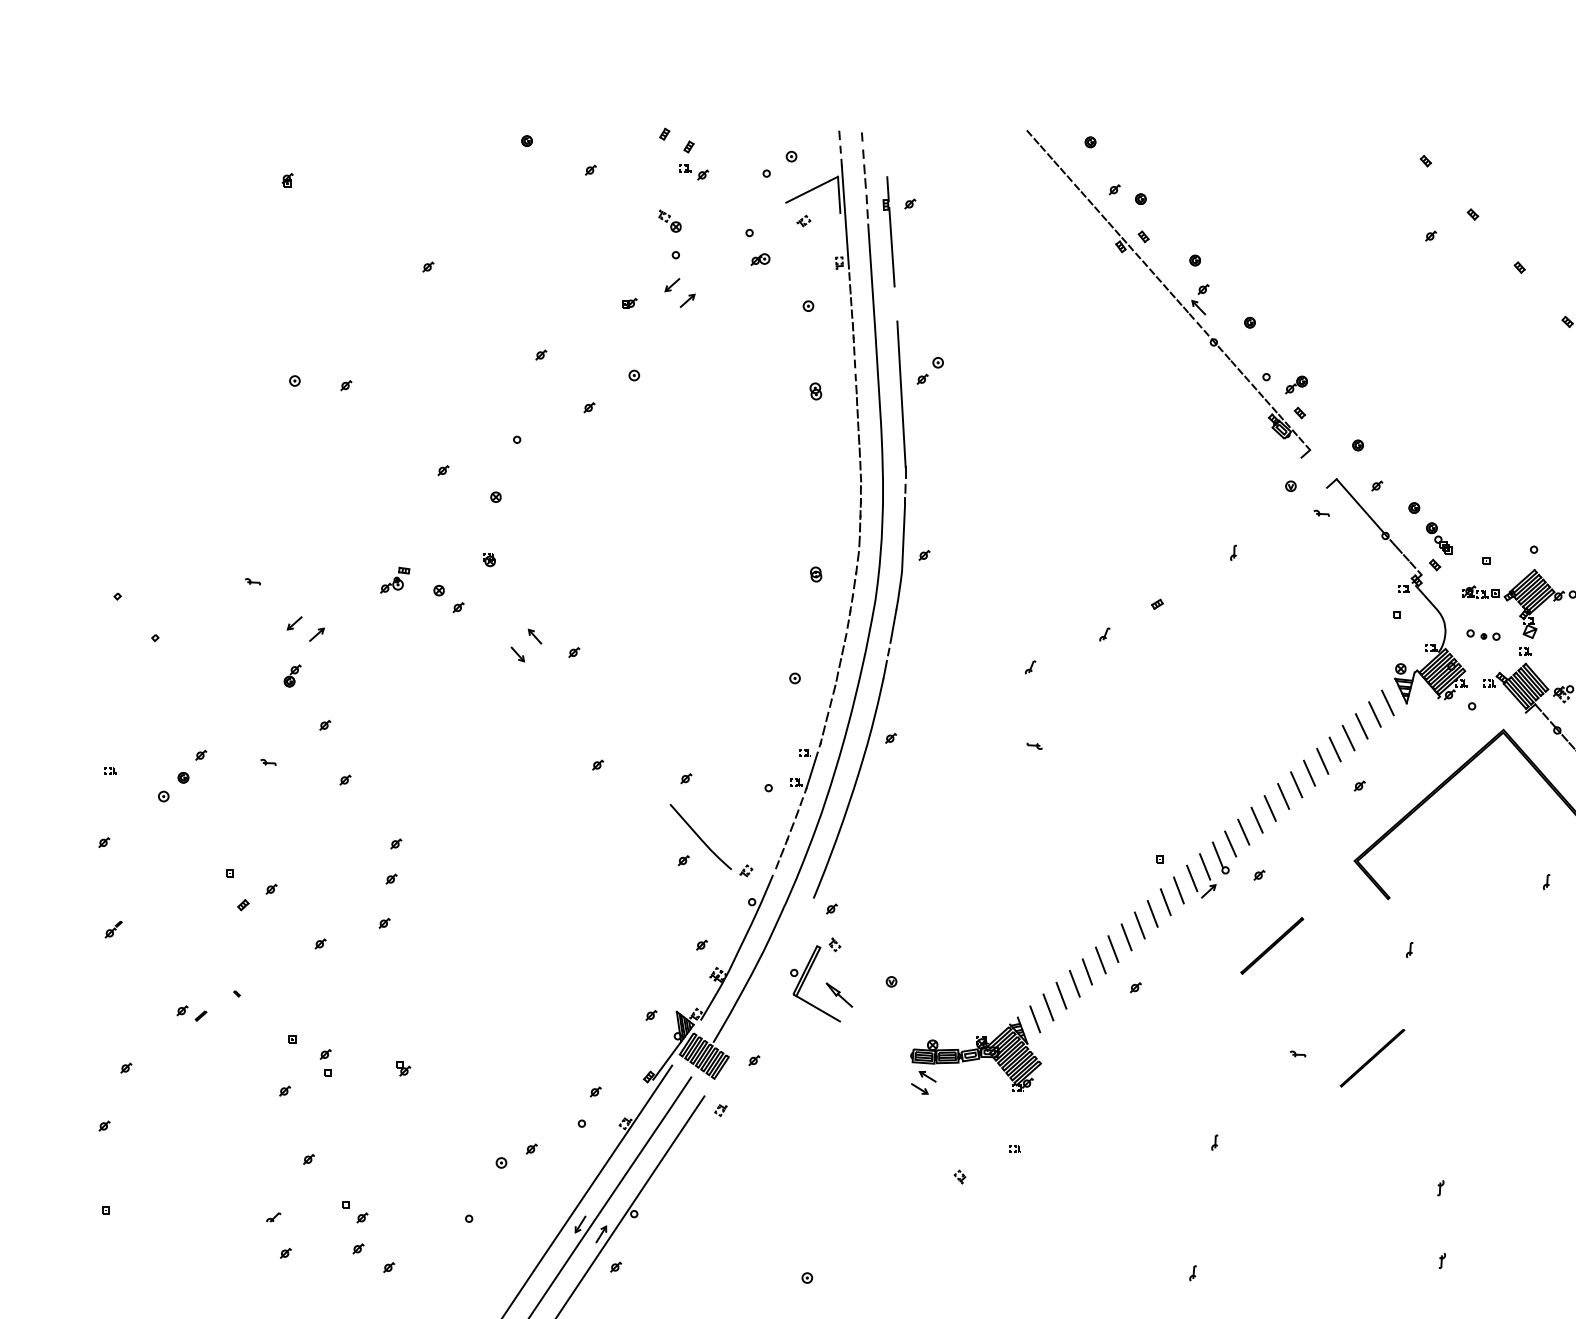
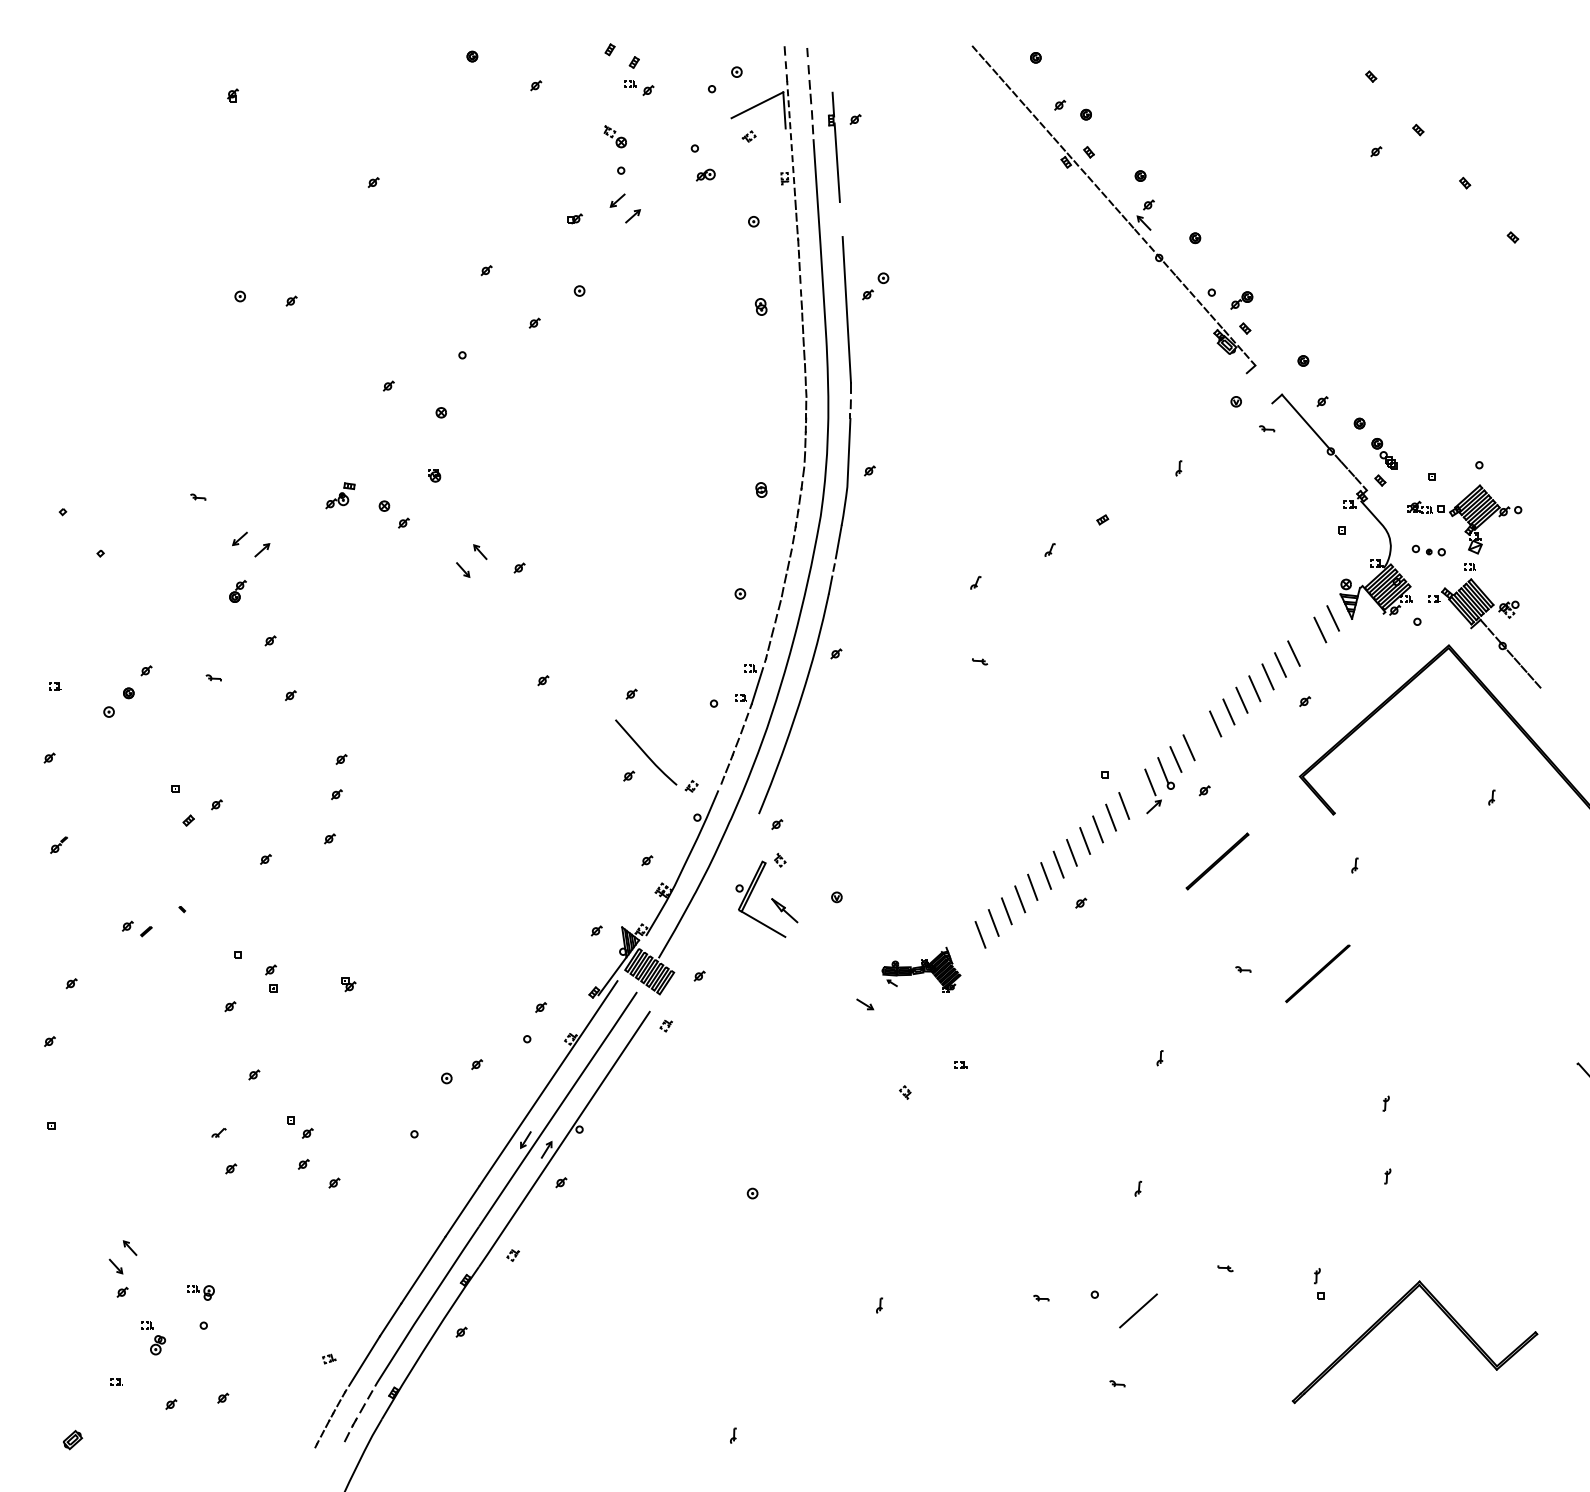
line: (845, 216) -> (790, 132), solid -> dashed
line: (1361, 725) -> (1306, 641), removed
line: (1257, 819) -> (1202, 735), removed
line: (1192, 877) -> (1137, 793), removed
part: (976, 1053) -> (921, 969), size x0.6

